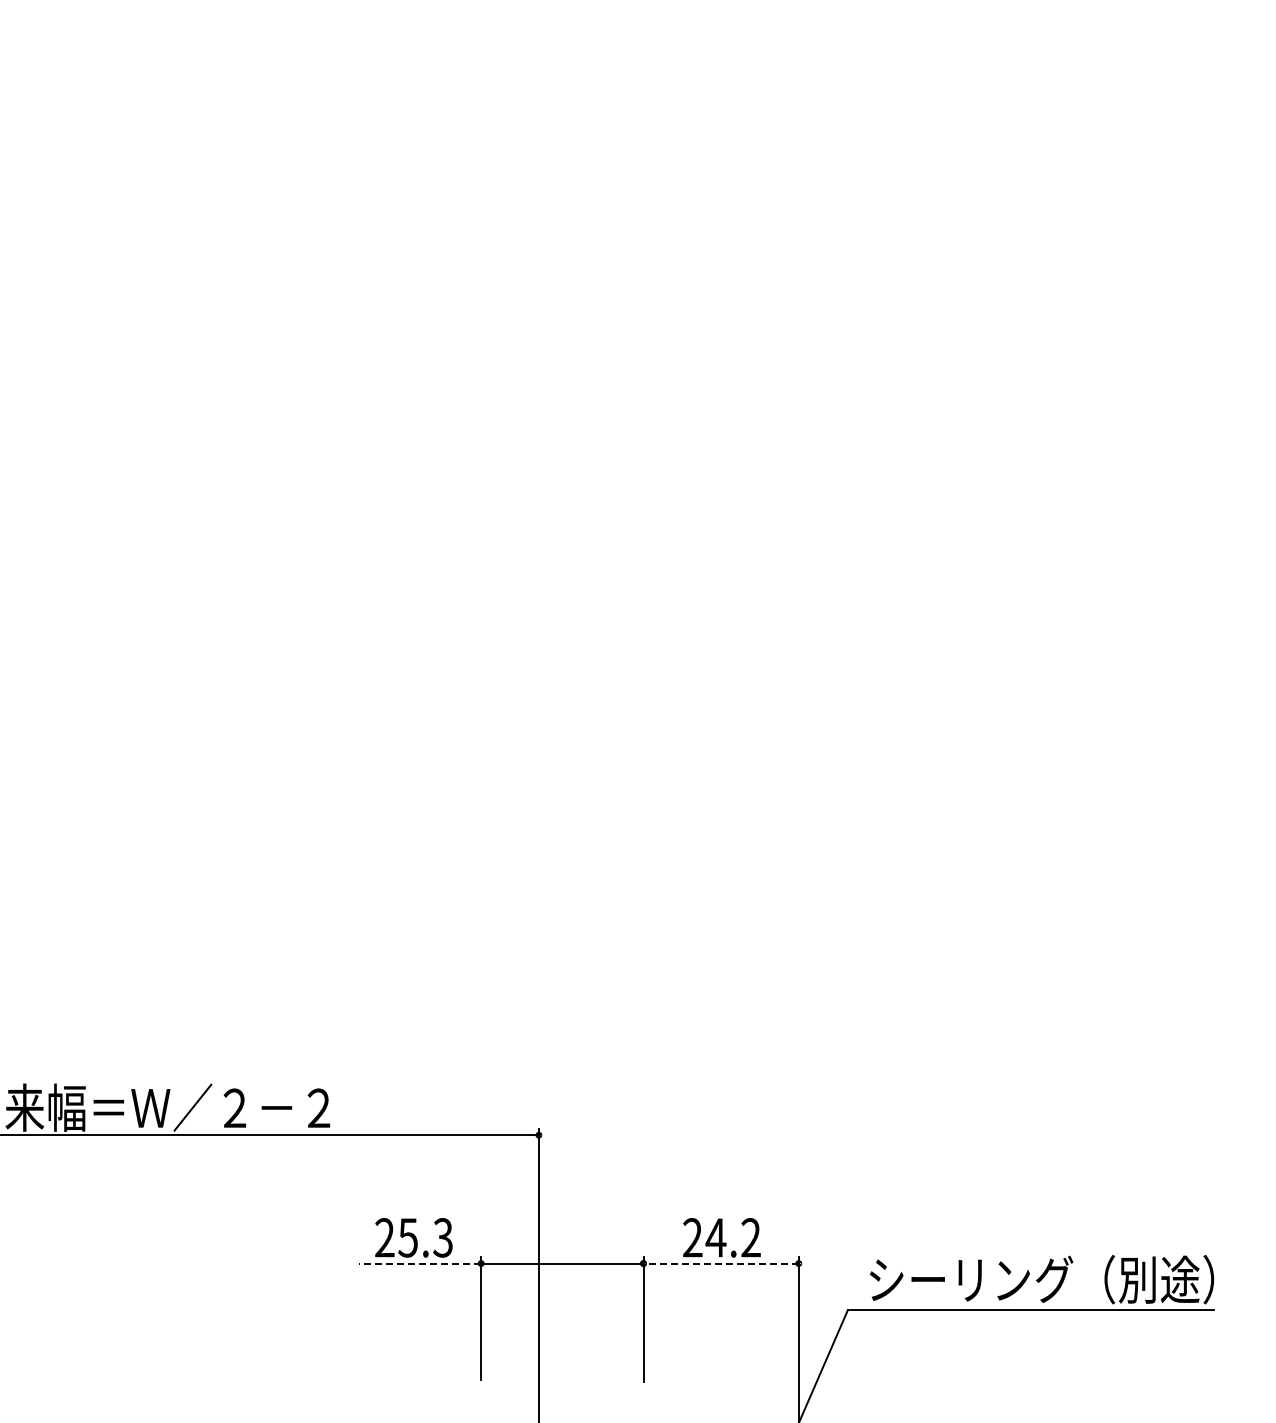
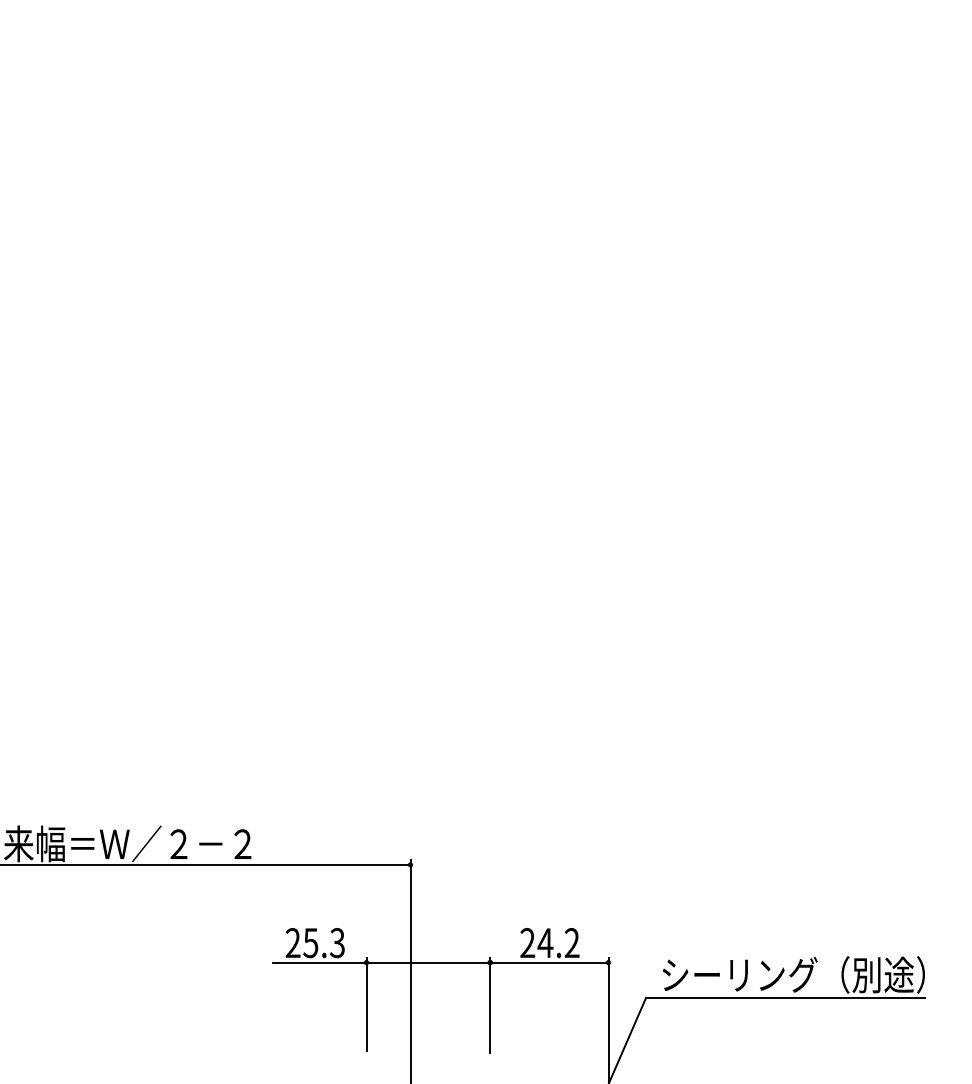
line: (419, 1263) -> (319, 962), dashed -> solid
line: (721, 1263) -> (549, 962), dashed -> solid

